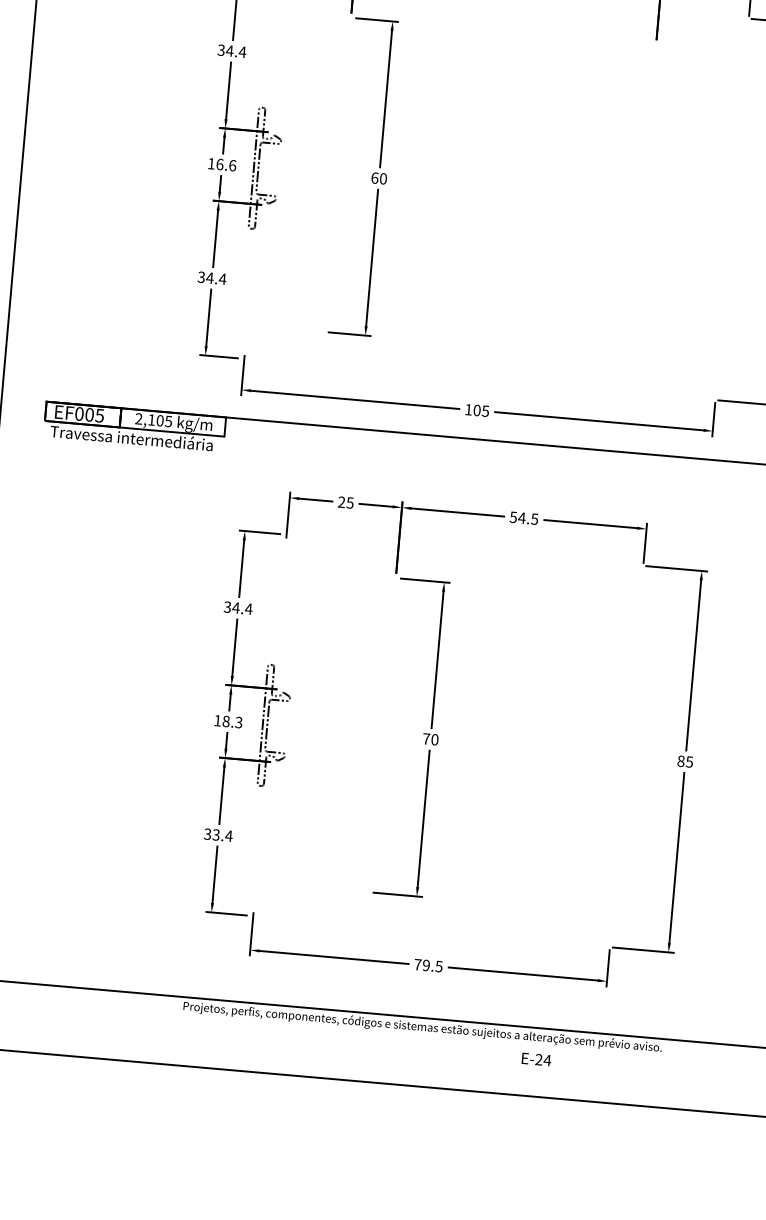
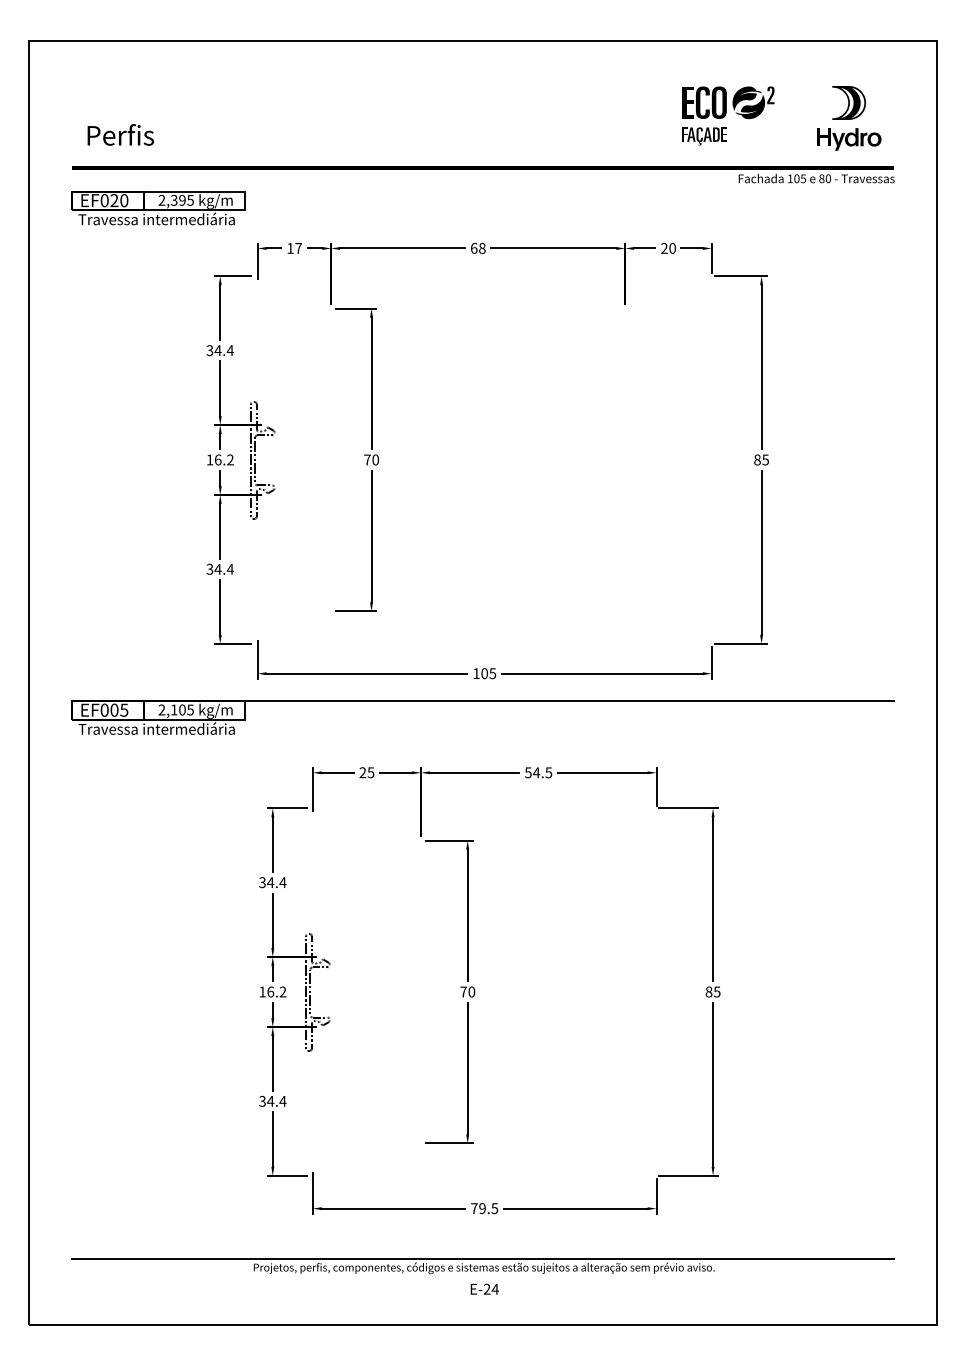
text: (232, 165) -> (230, 459), 16.6 -> 16.2
text: (374, 177) -> (367, 459), 60 -> 70
text: (232, 721) -> (276, 991), 18.3 -> 16.2
text: (216, 834) -> (270, 1100), 33.4 -> 34.4
text: (536, 1058) -> (484, 1288), moved

